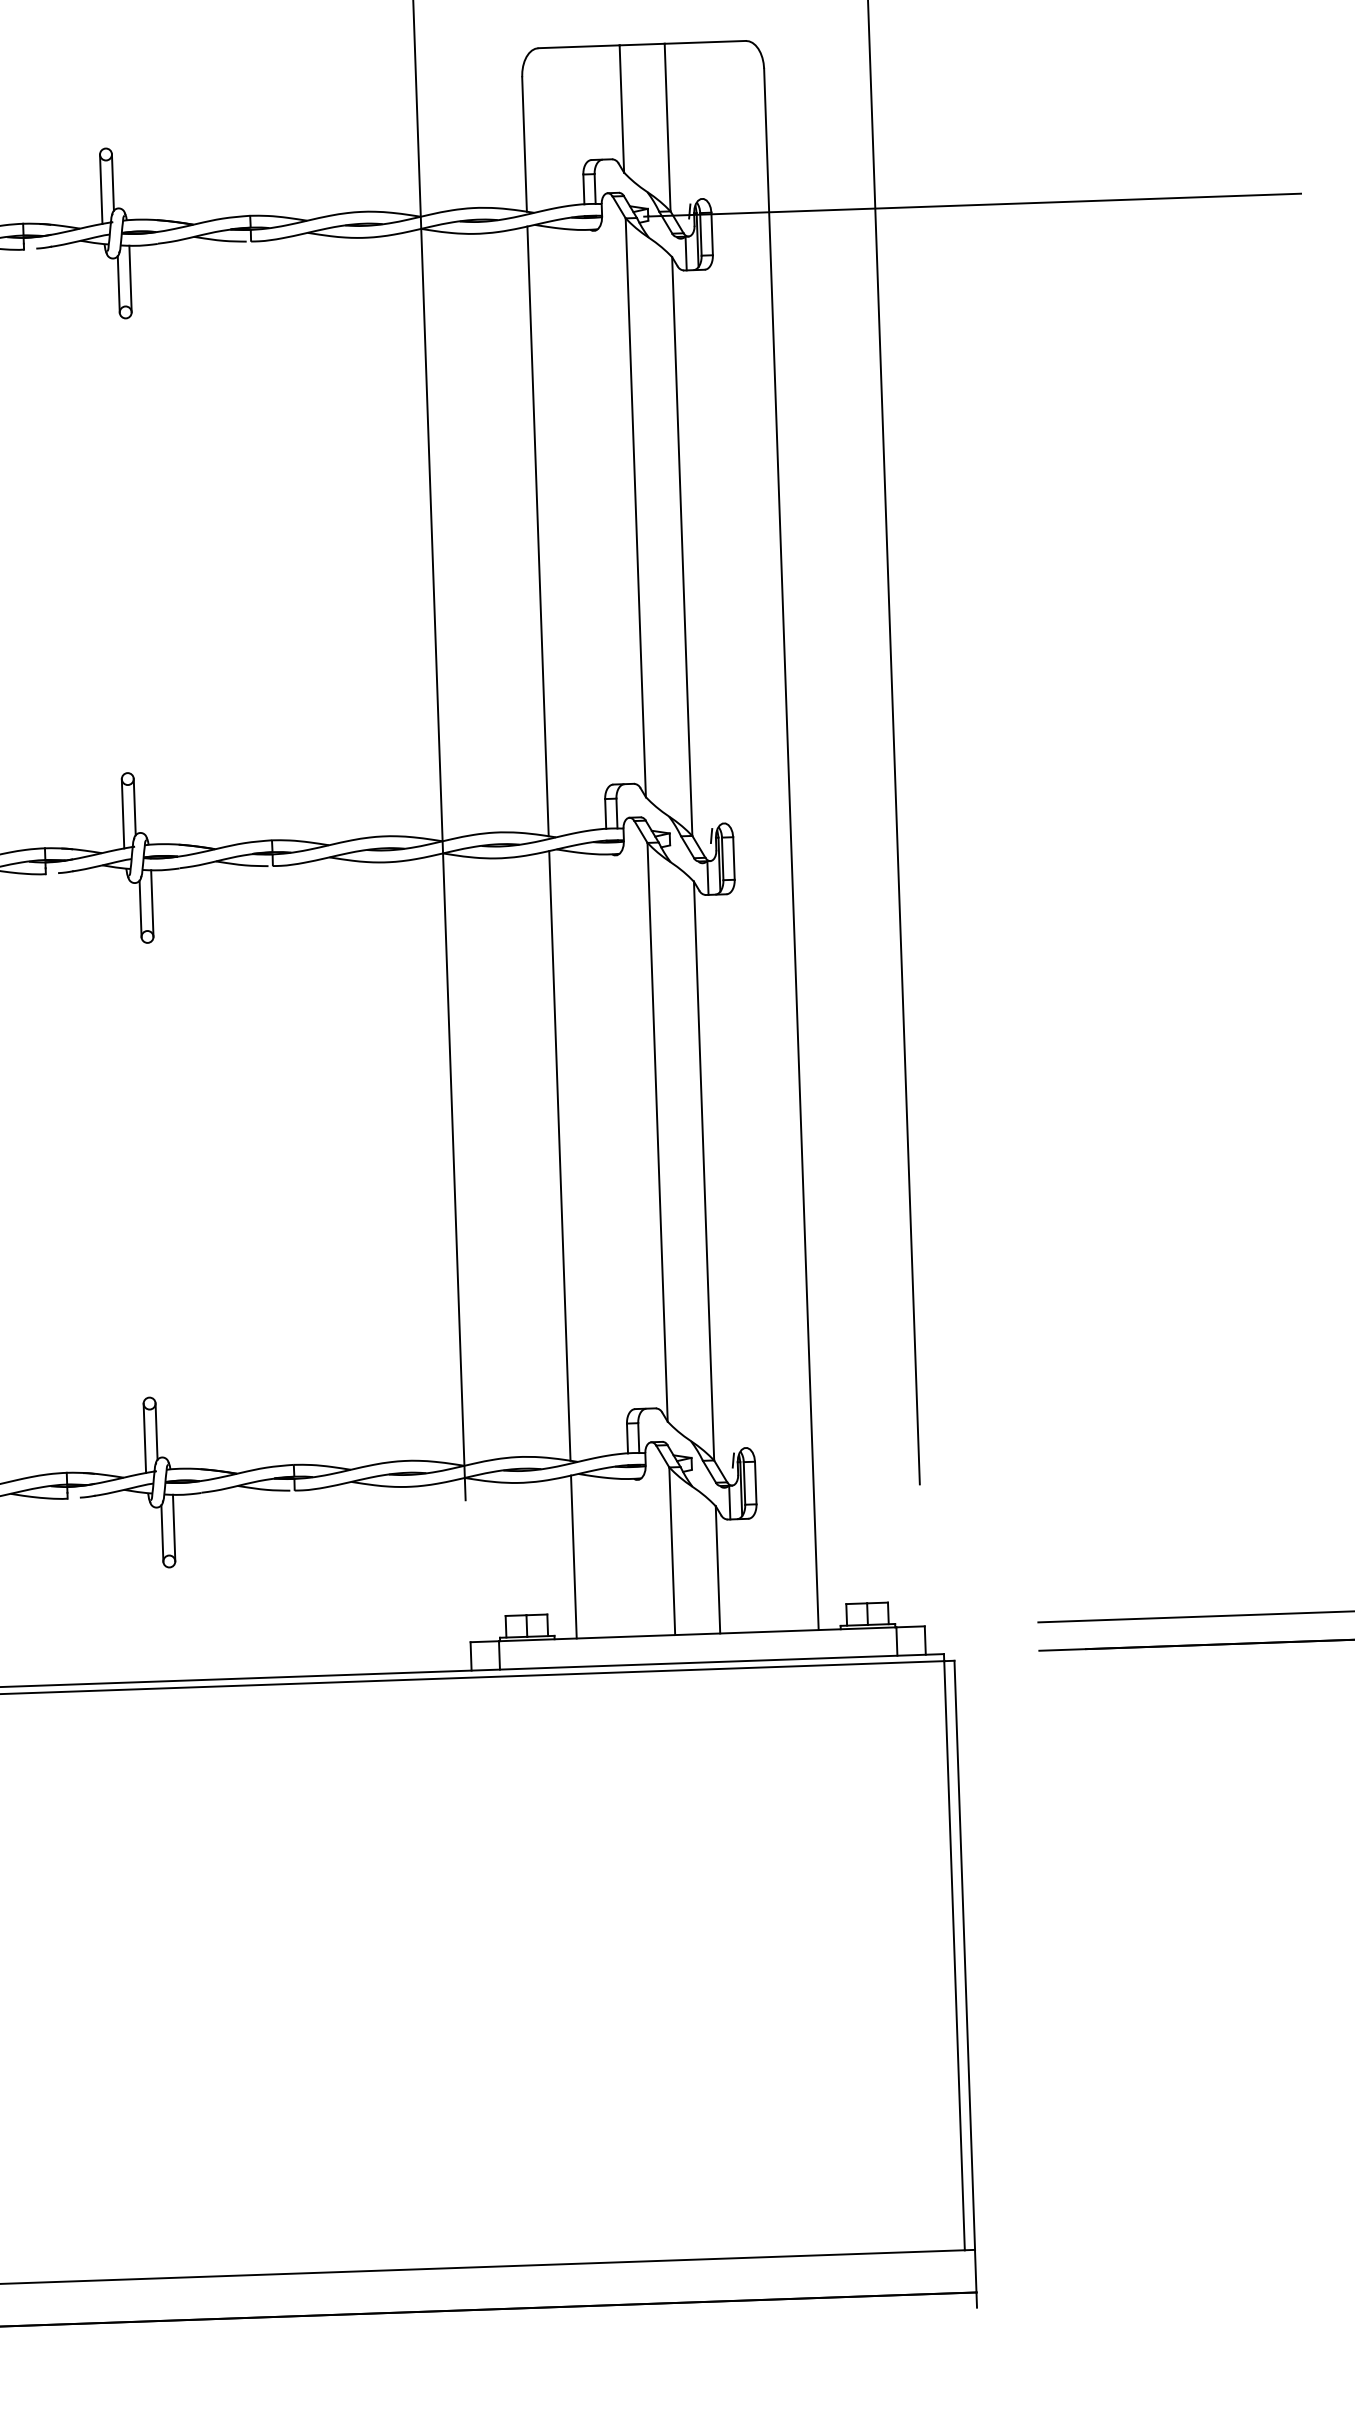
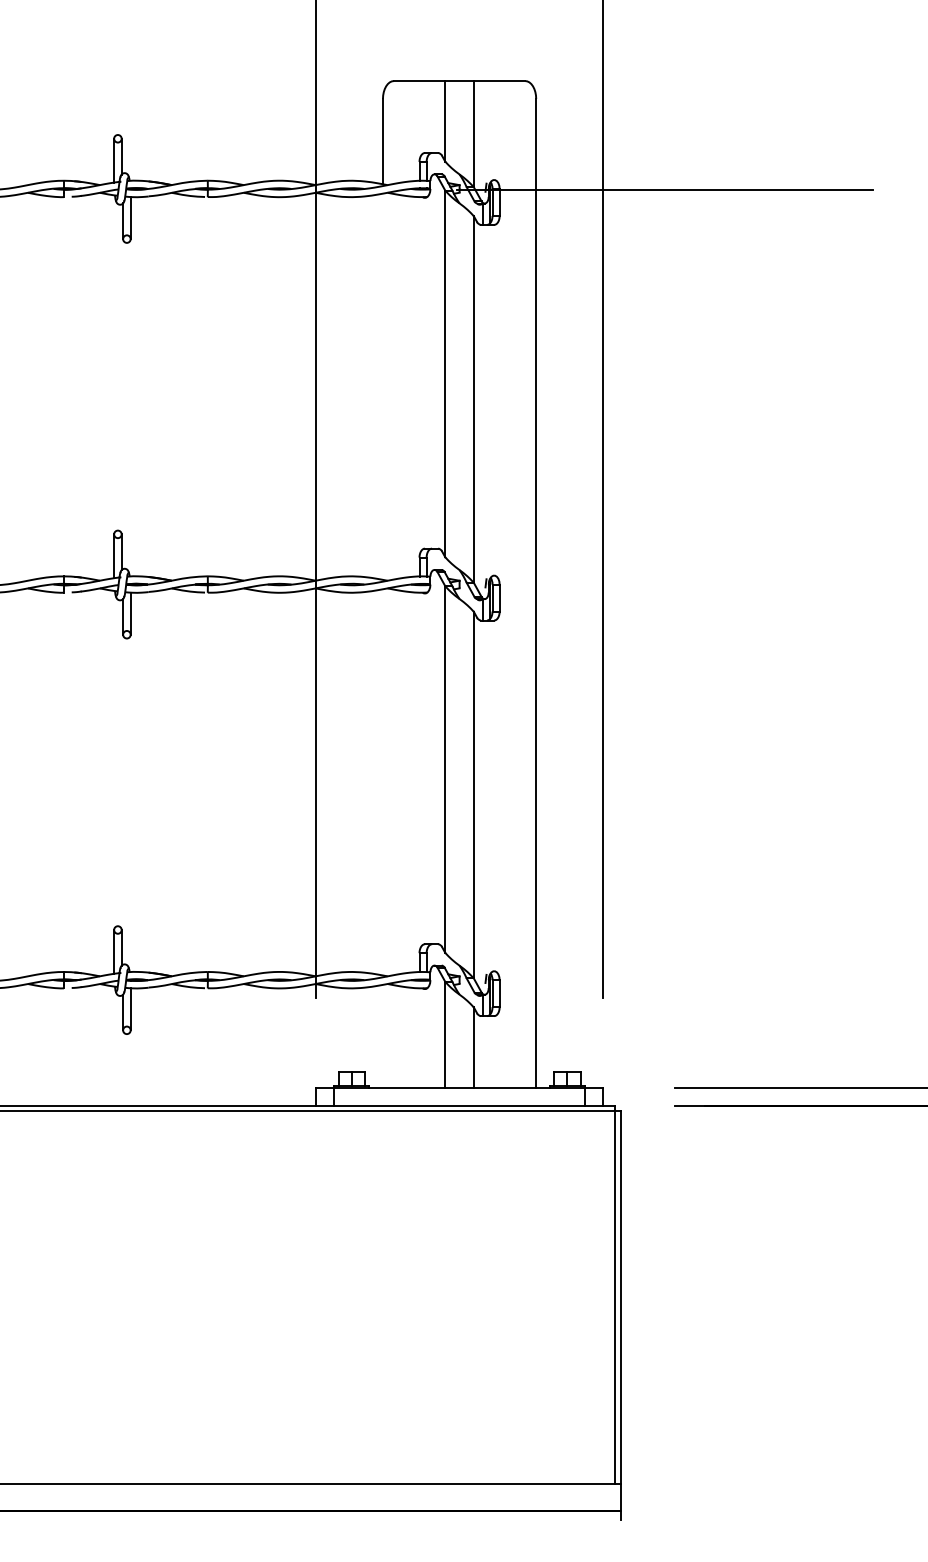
line: (537, 530) -> (382, 386), removed
line: (559, 1156) -> (382, 782), removed
line: (573, 1557) -> (382, 1036), removed

